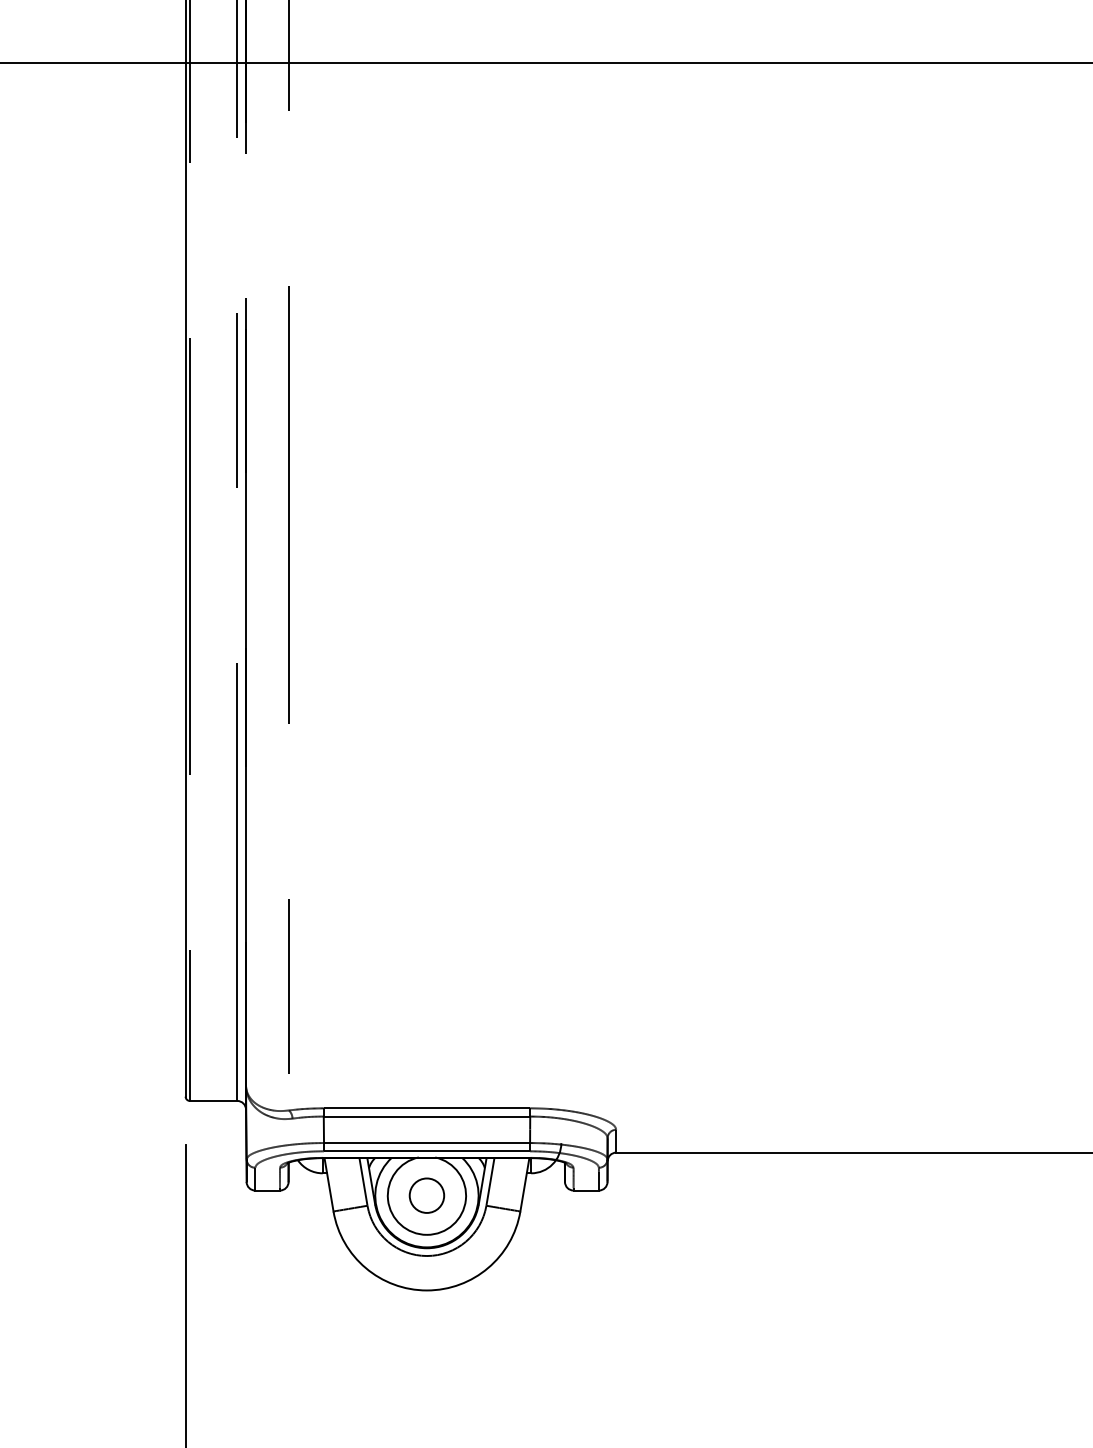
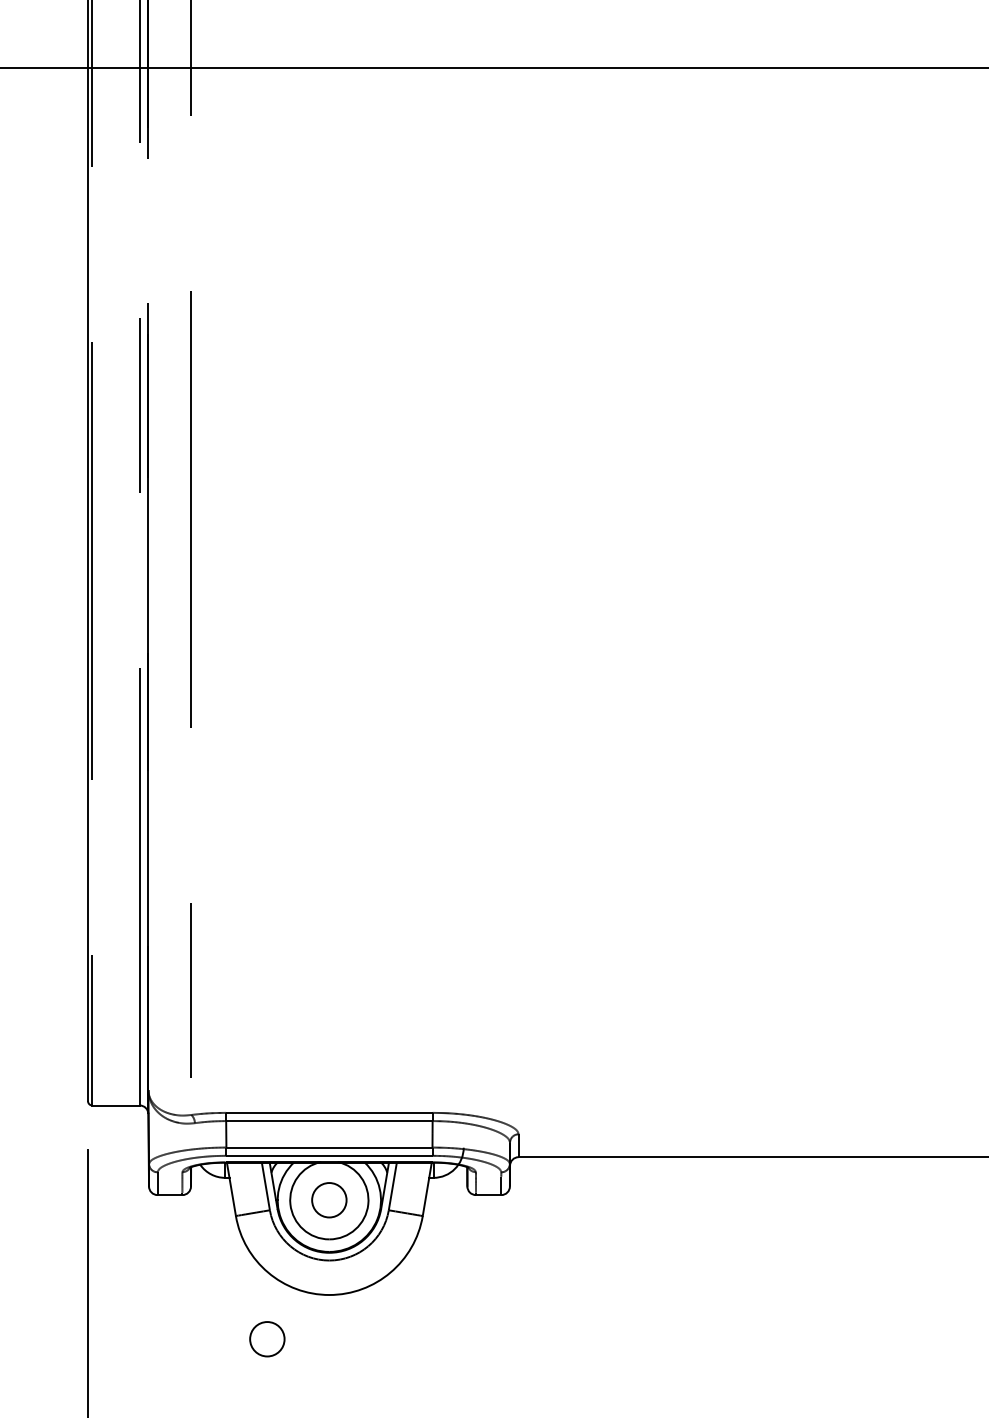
circle: (364, 1334) -> (266, 1339), added

